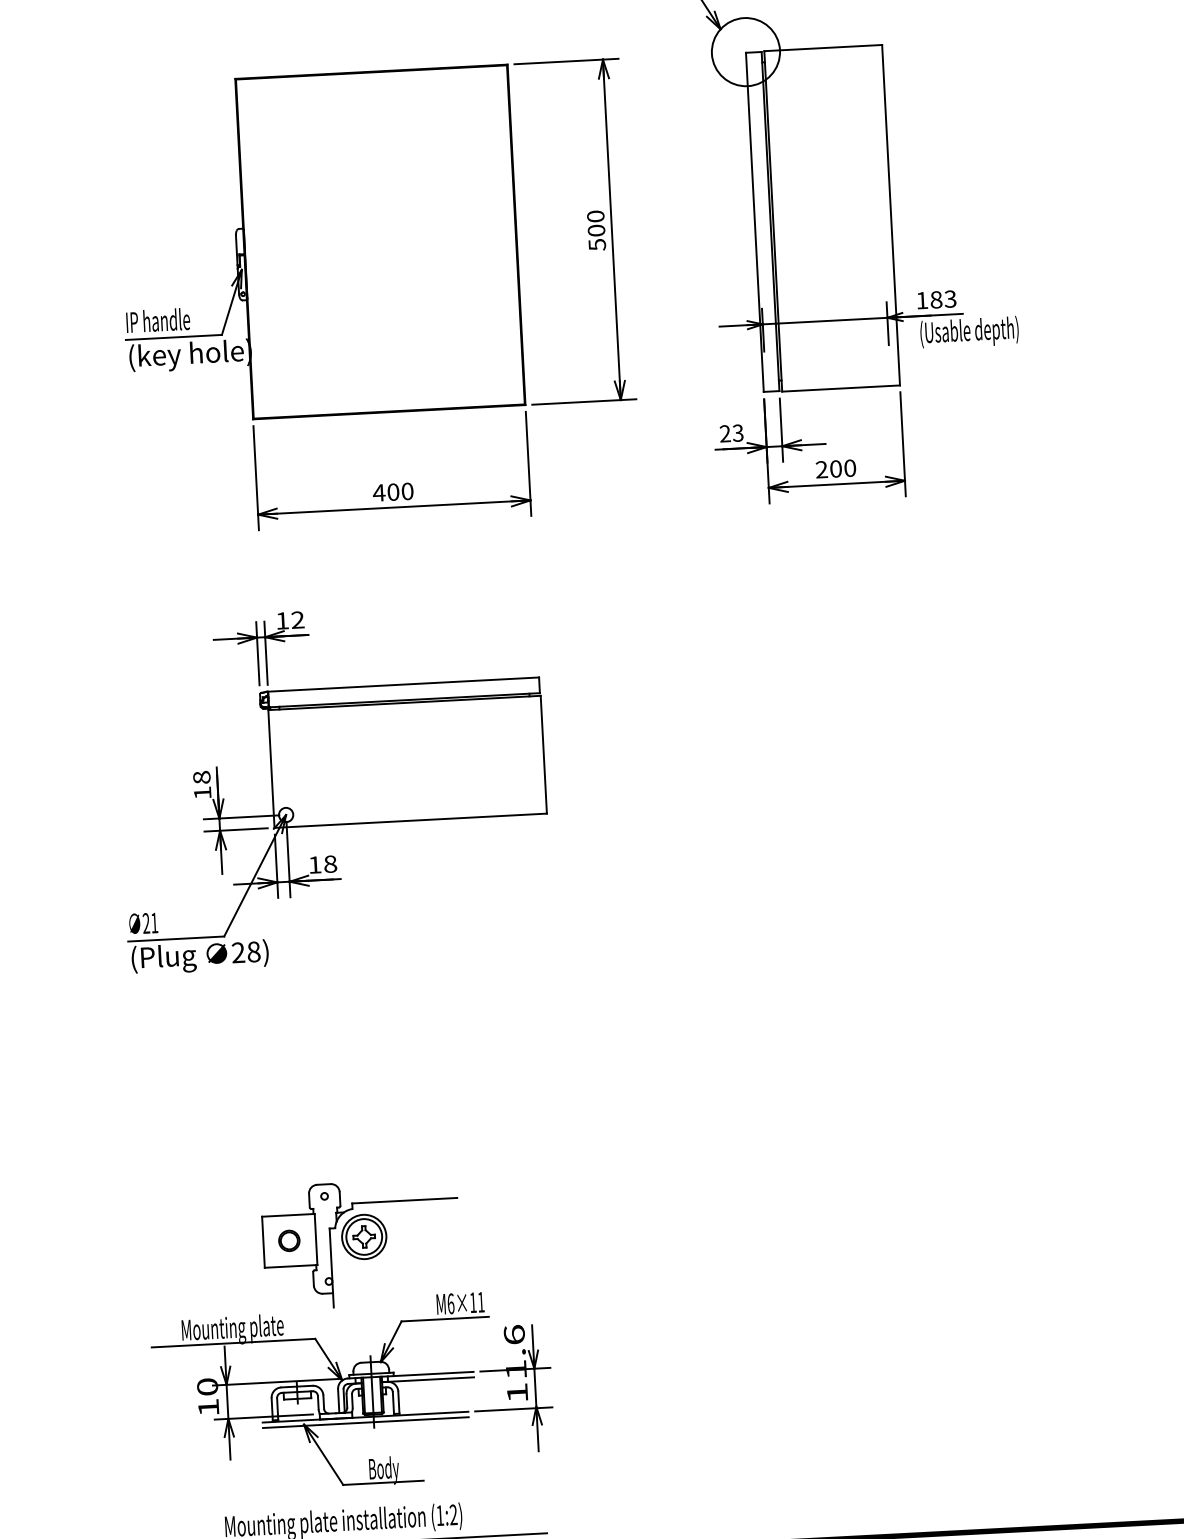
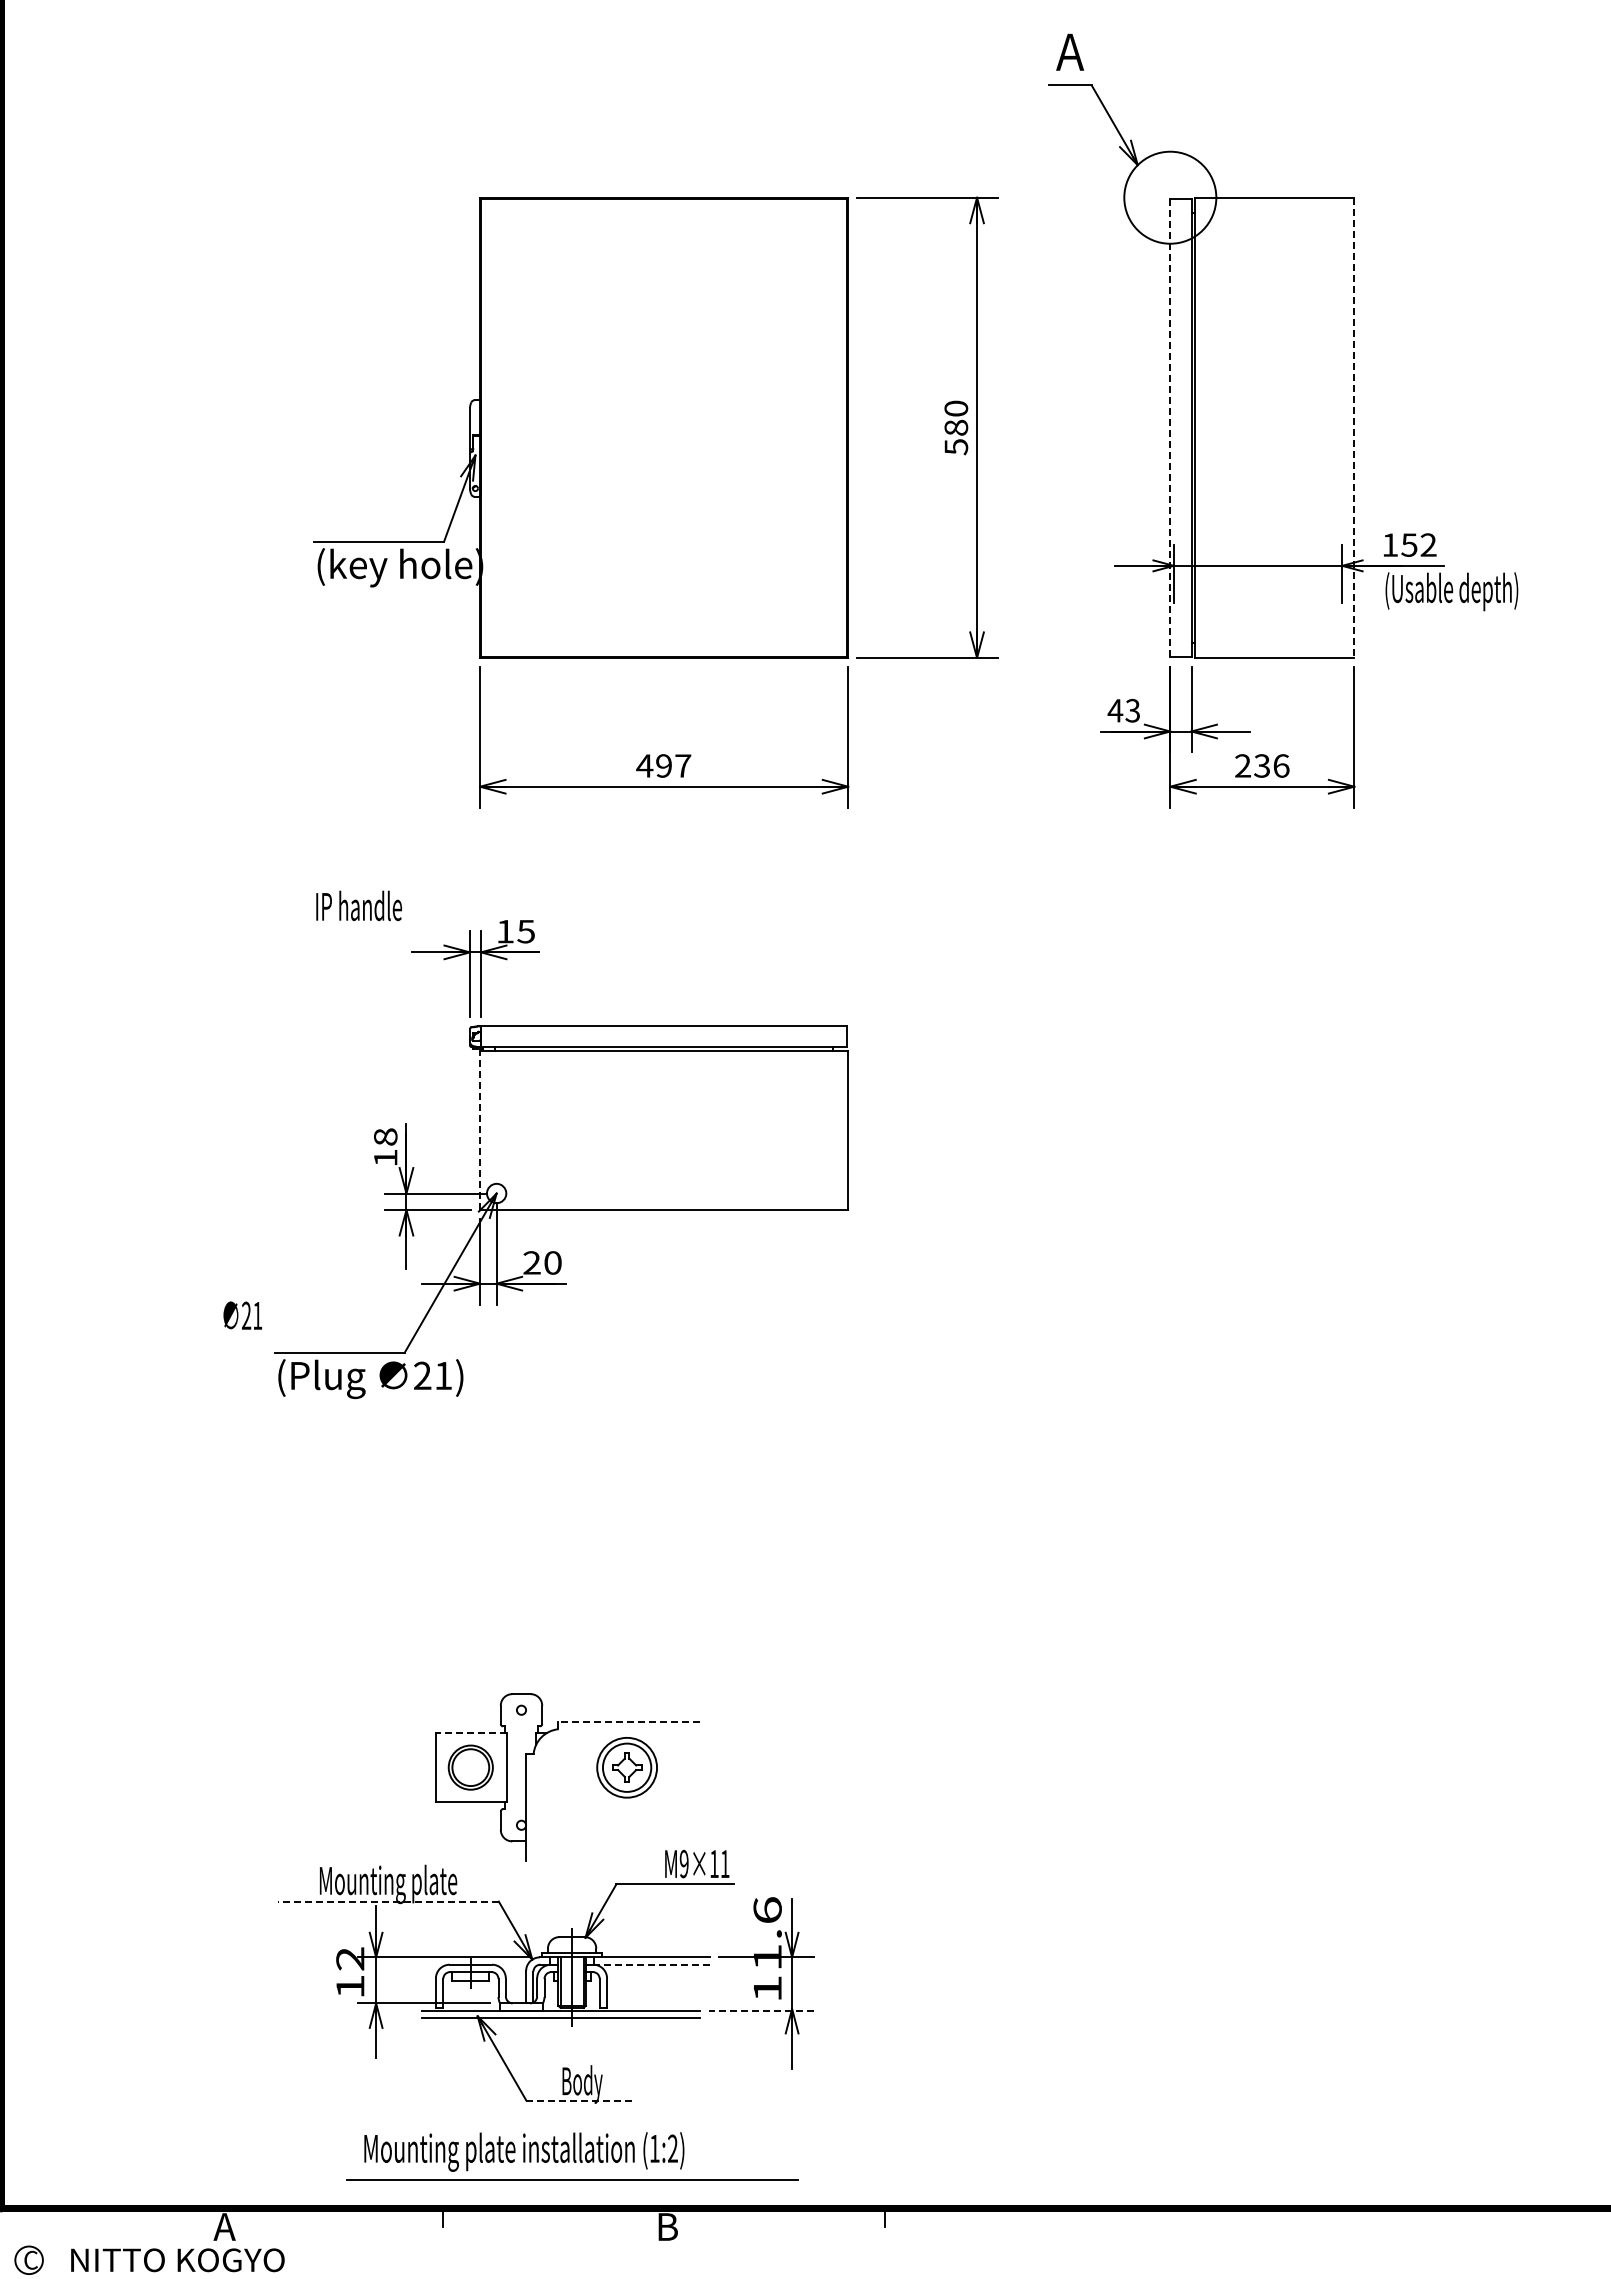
line: (891, 215) -> (1354, 428), solid -> dashed
line: (755, 222) -> (1170, 427), solid -> dashed
text: (596, 230) -> (956, 427), 500 -> 580
text: (943, 299) -> (1418, 544), 183 -> 152
text: (157, 320) -> (358, 905), moved
text: (725, 433) -> (1115, 710), 23 -> 43
text: (842, 468) -> (1271, 765), 200 -> 236
text: (400, 491) -> (673, 765), 400 -> 497
text: (297, 620) -> (525, 931), 12 -> 15
line: (271, 769) -> (480, 1130), solid -> dashed
text: (322, 864) -> (542, 1262), 18 -> 20
text: (143, 923) -> (242, 1315), moved
text: (253, 951) -> (443, 1375), 28) -> 21)
line: (404, 1200) -> (629, 1721), solid -> dashed
line: (288, 1215) -> (471, 1733), solid -> dashed
part: (363, 1236) -> (626, 1767), moved
part: (289, 1240) -> (470, 1767), size x1.6
text: (450, 1303) -> (683, 1863), M6×11 -> M9×11
line: (232, 1343) -> (387, 1901), solid -> dashed
line: (427, 1379) -> (647, 1964), solid -> dashed
text: (207, 1386) -> (350, 1958), 10 -> 12
line: (513, 1409) -> (761, 2010), solid -> dashed
line: (384, 1482) -> (581, 2100), solid -> dashed

